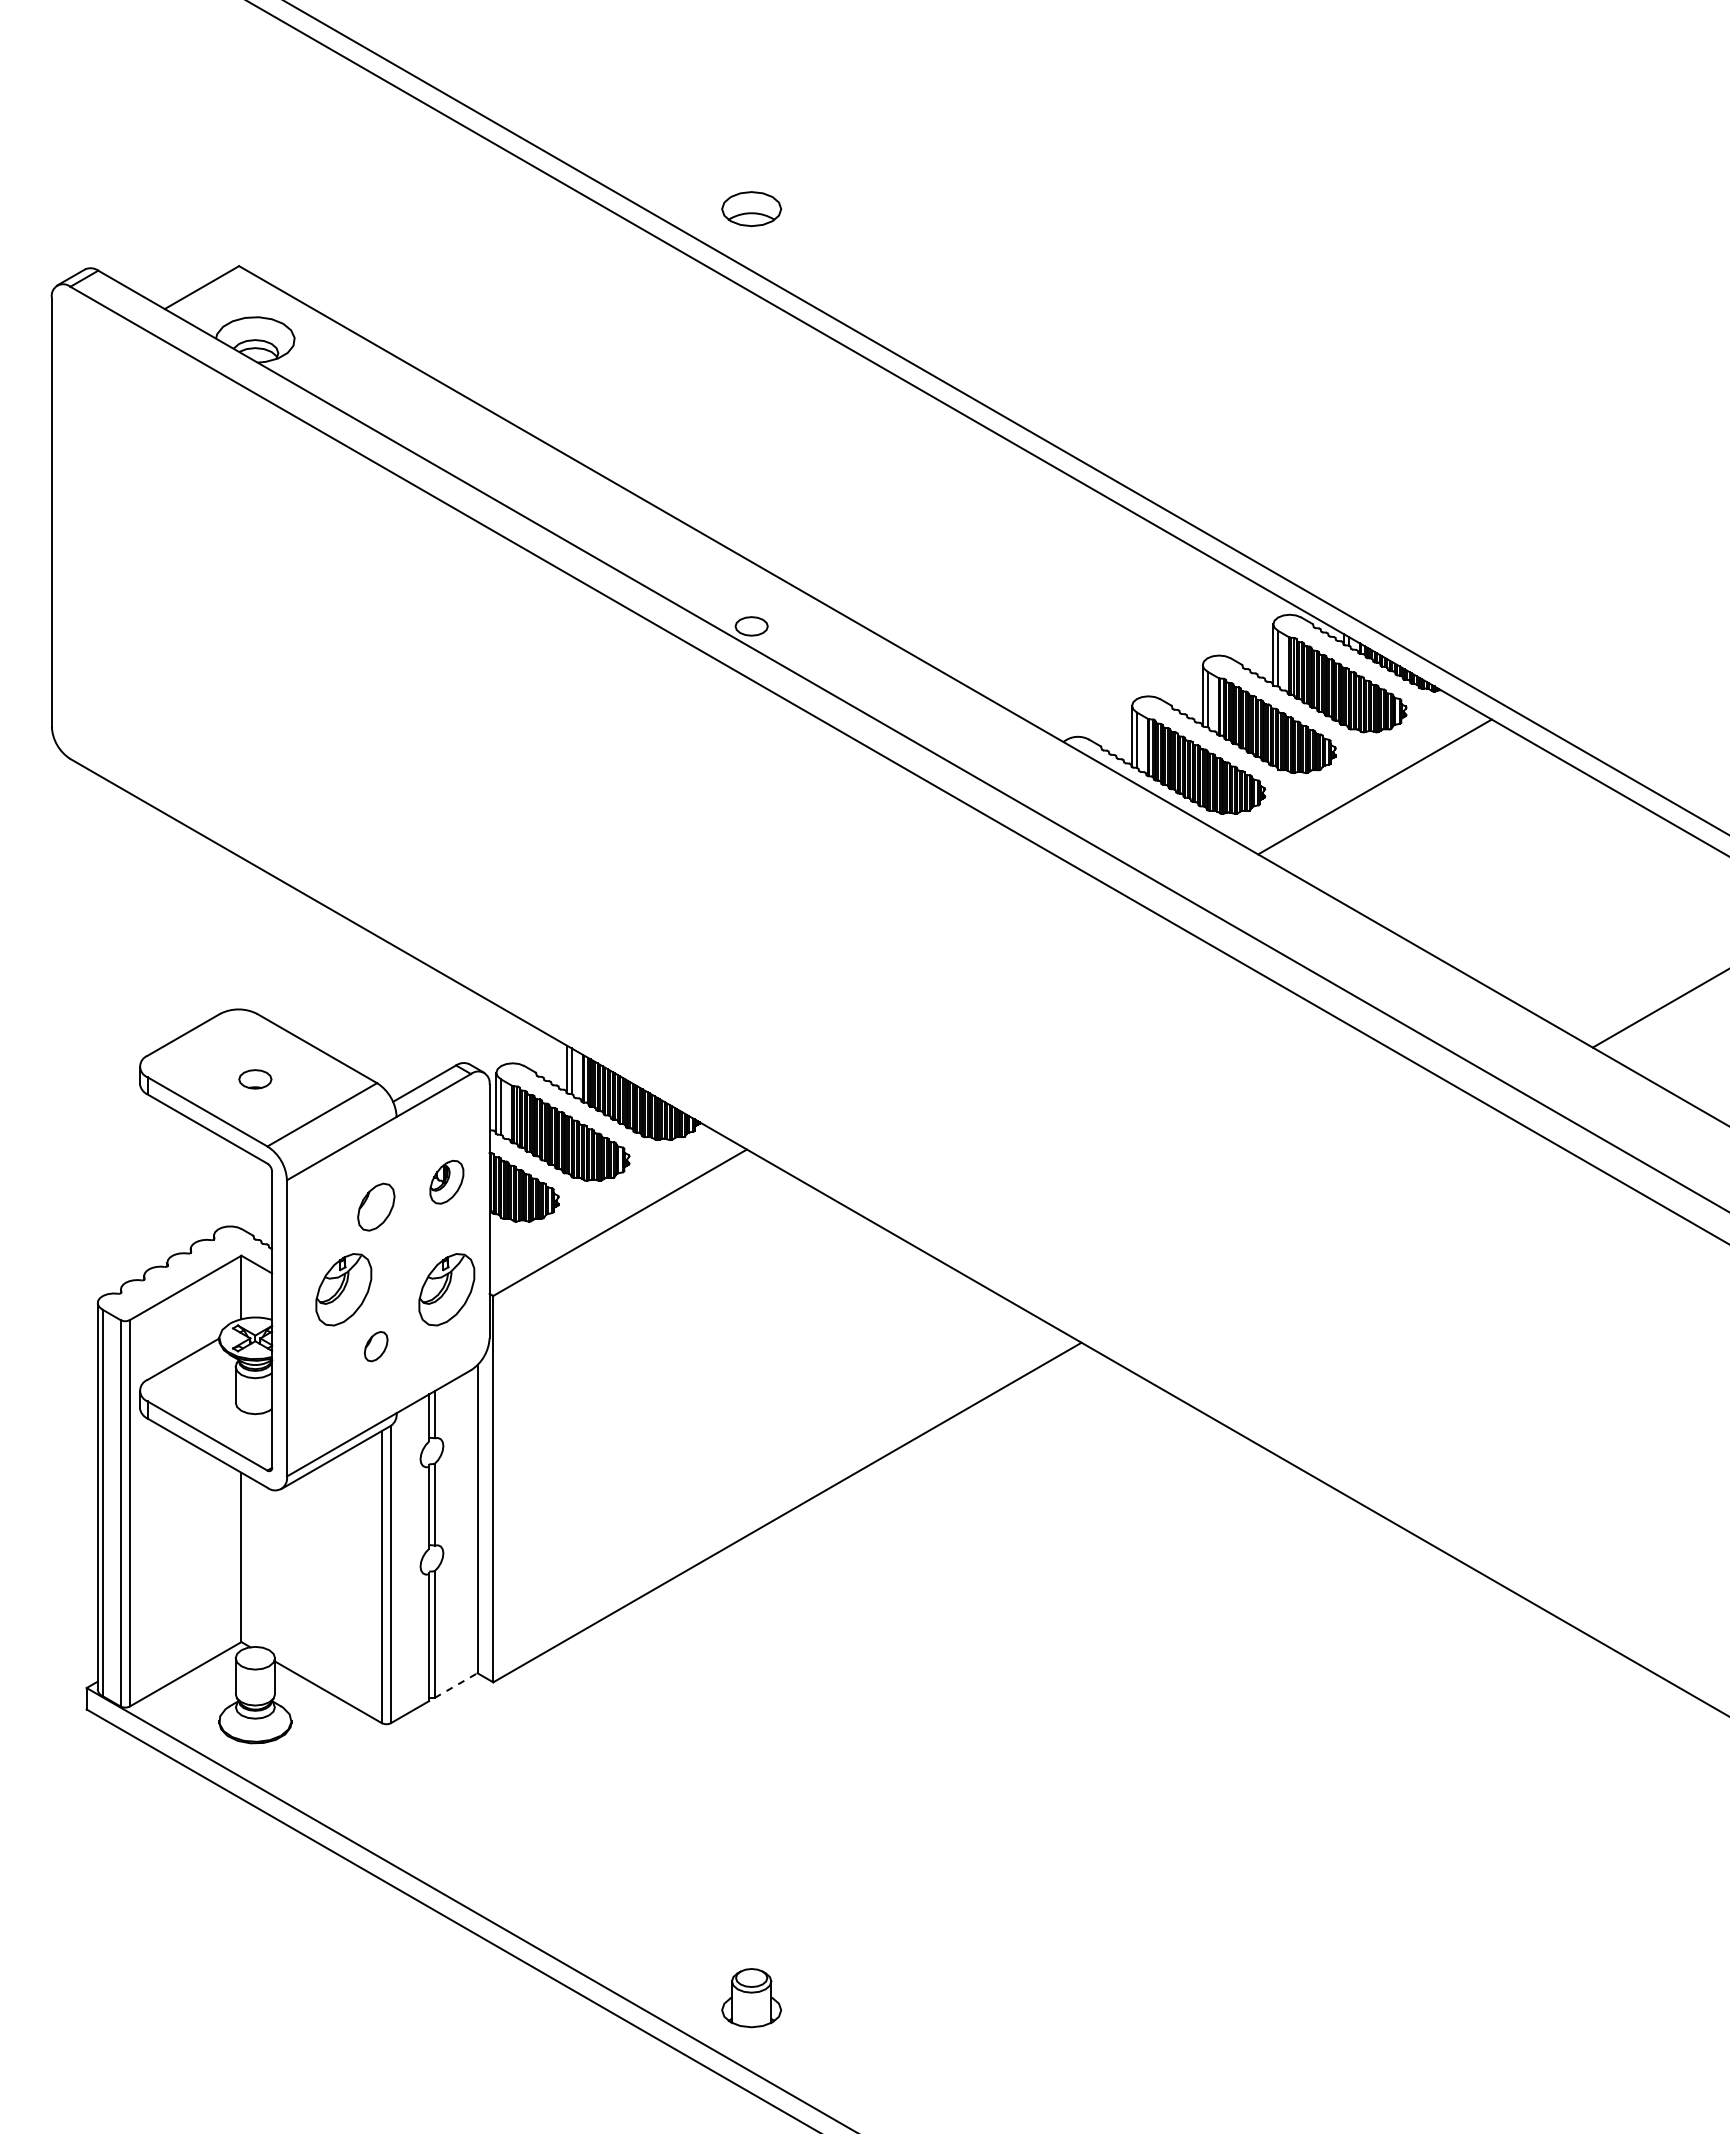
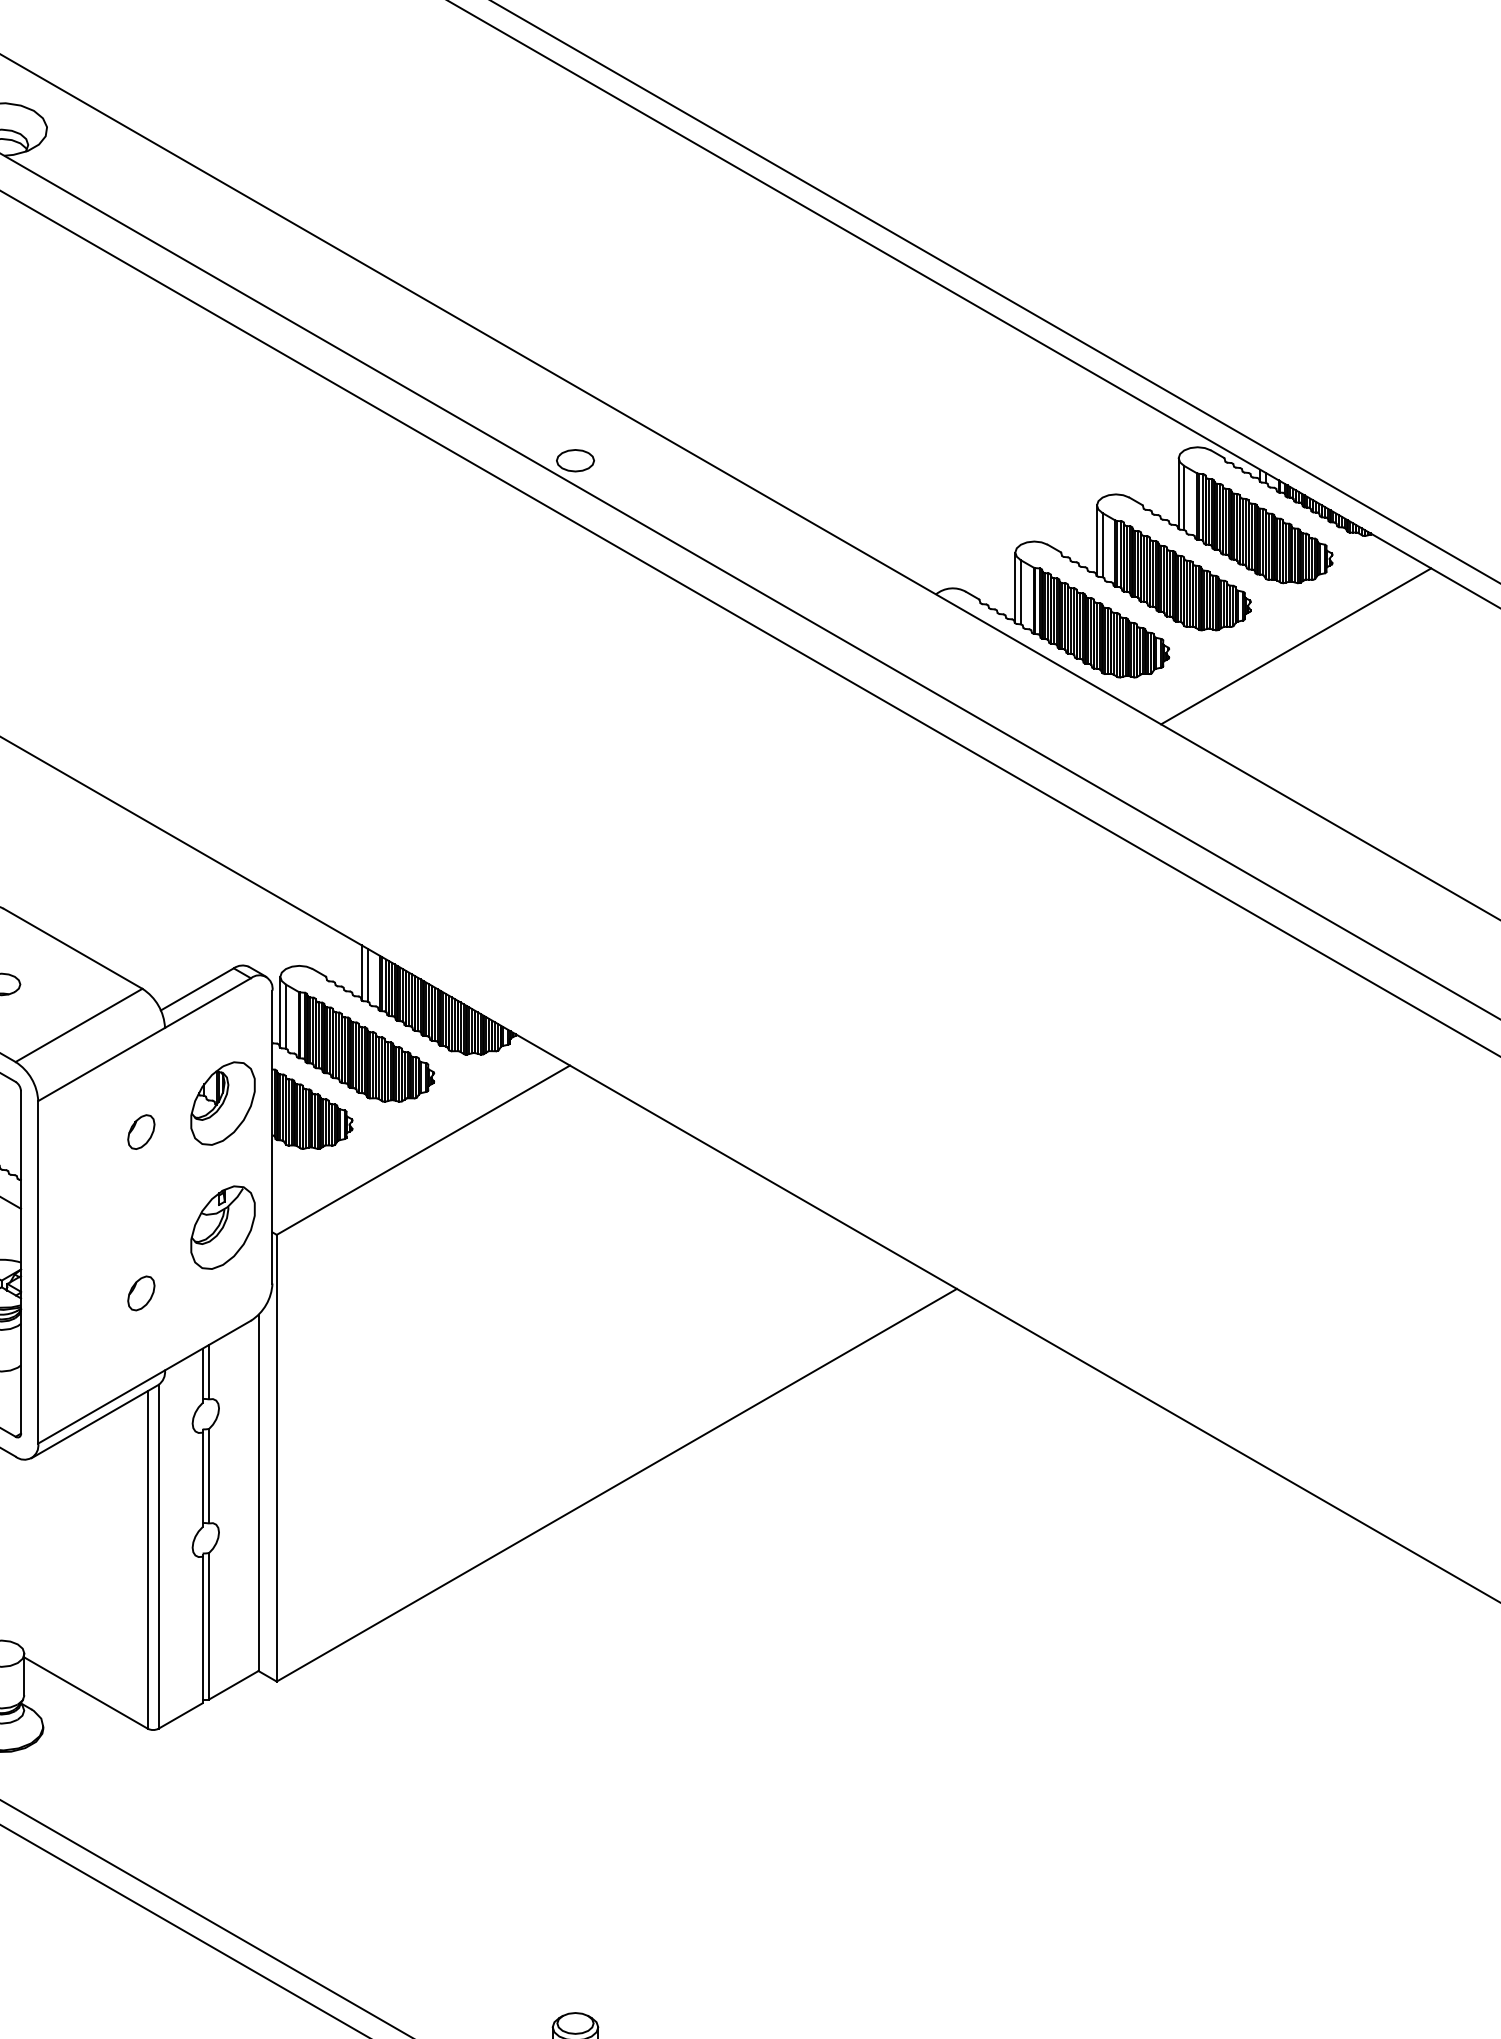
part: (446, 1181) -> (222, 1102), size x1.67
part: (375, 1206) -> (140, 1131), size x0.62
part: (343, 1289) -> (103, 1227), removed
line: (456, 1685) -> (234, 1685), dashed -> solid

